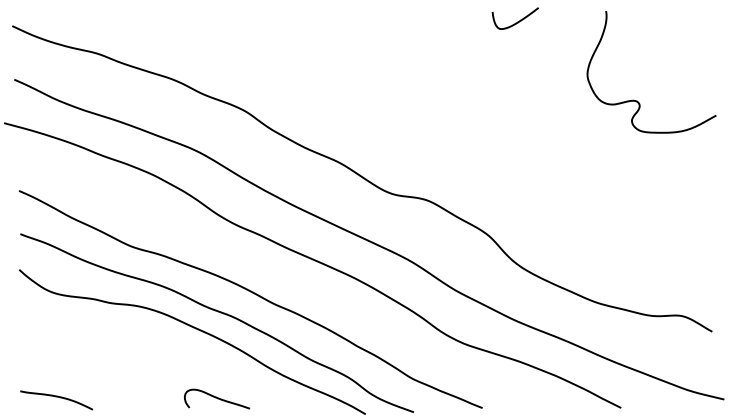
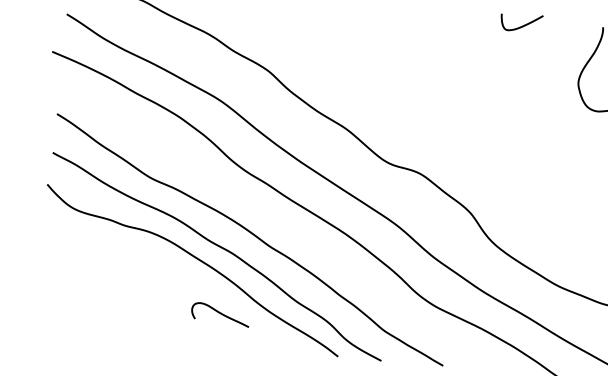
curve: (56, 397) -> (64, 302), removed
curve: (217, 398) -> (221, 314), moved

